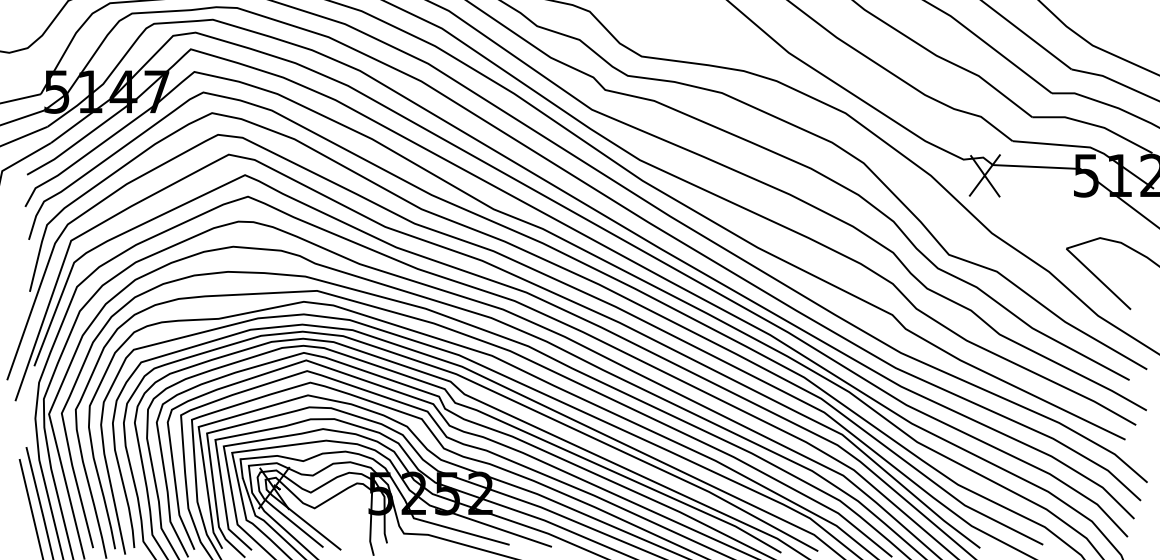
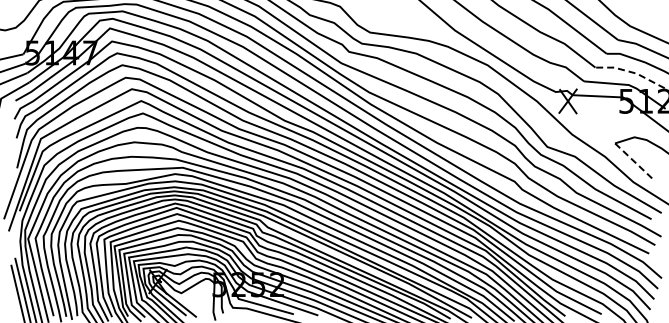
line: (1094, 125) -> (631, 72), solid -> dashed
line: (1098, 280) -> (633, 161), solid -> dashed

